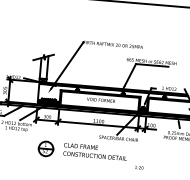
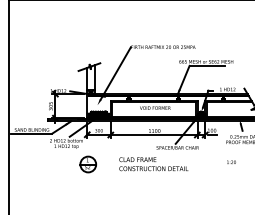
part: (45, 148) -> (87, 164), moved
text: (139, 166) -> (231, 161), moved

